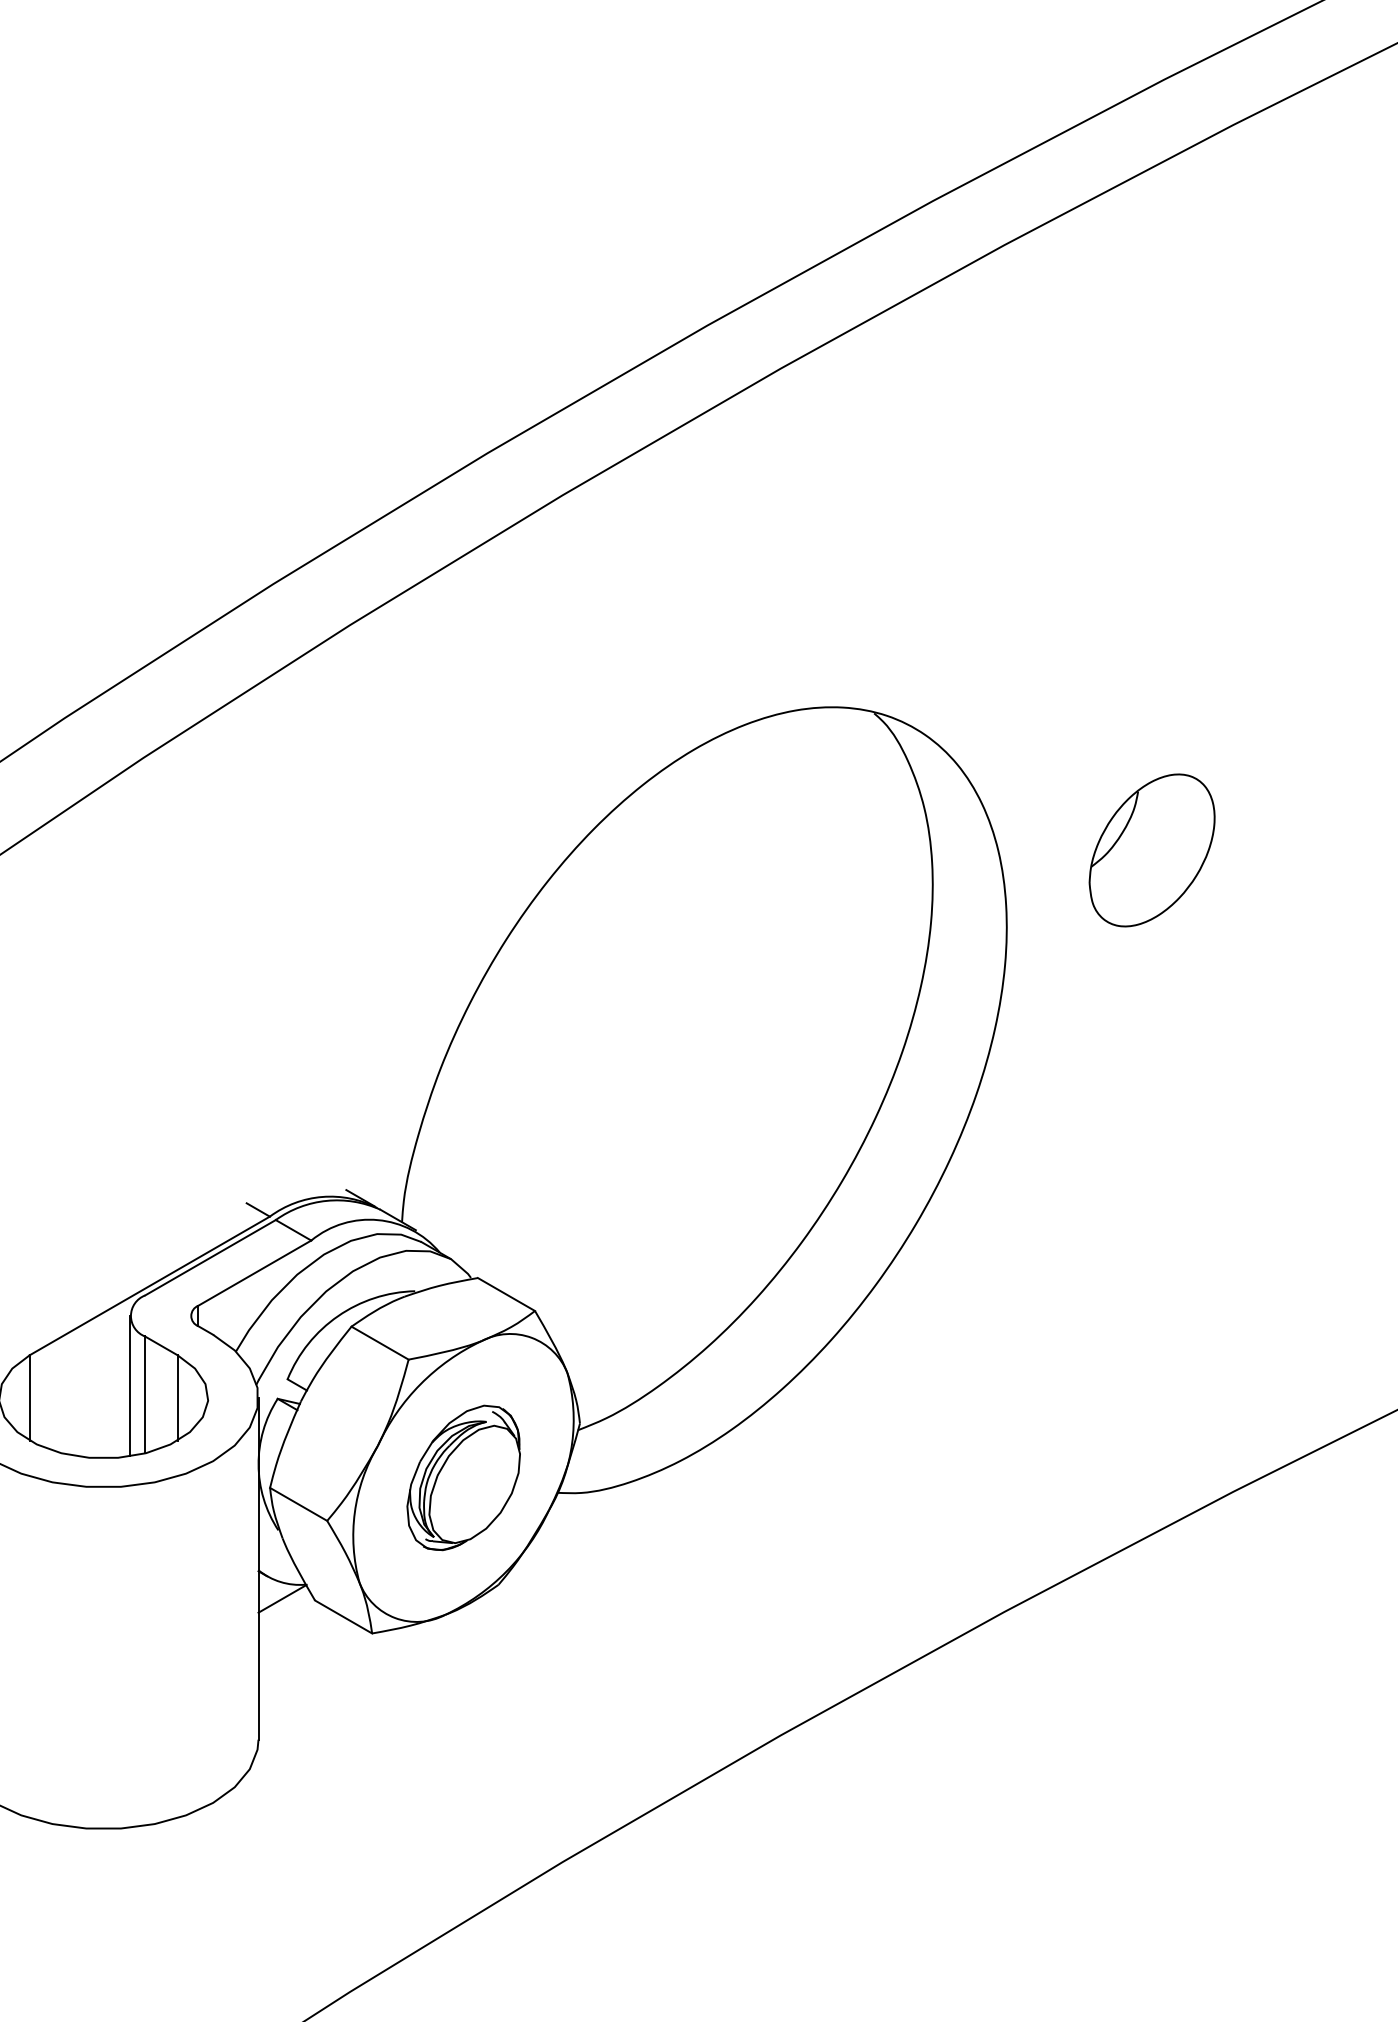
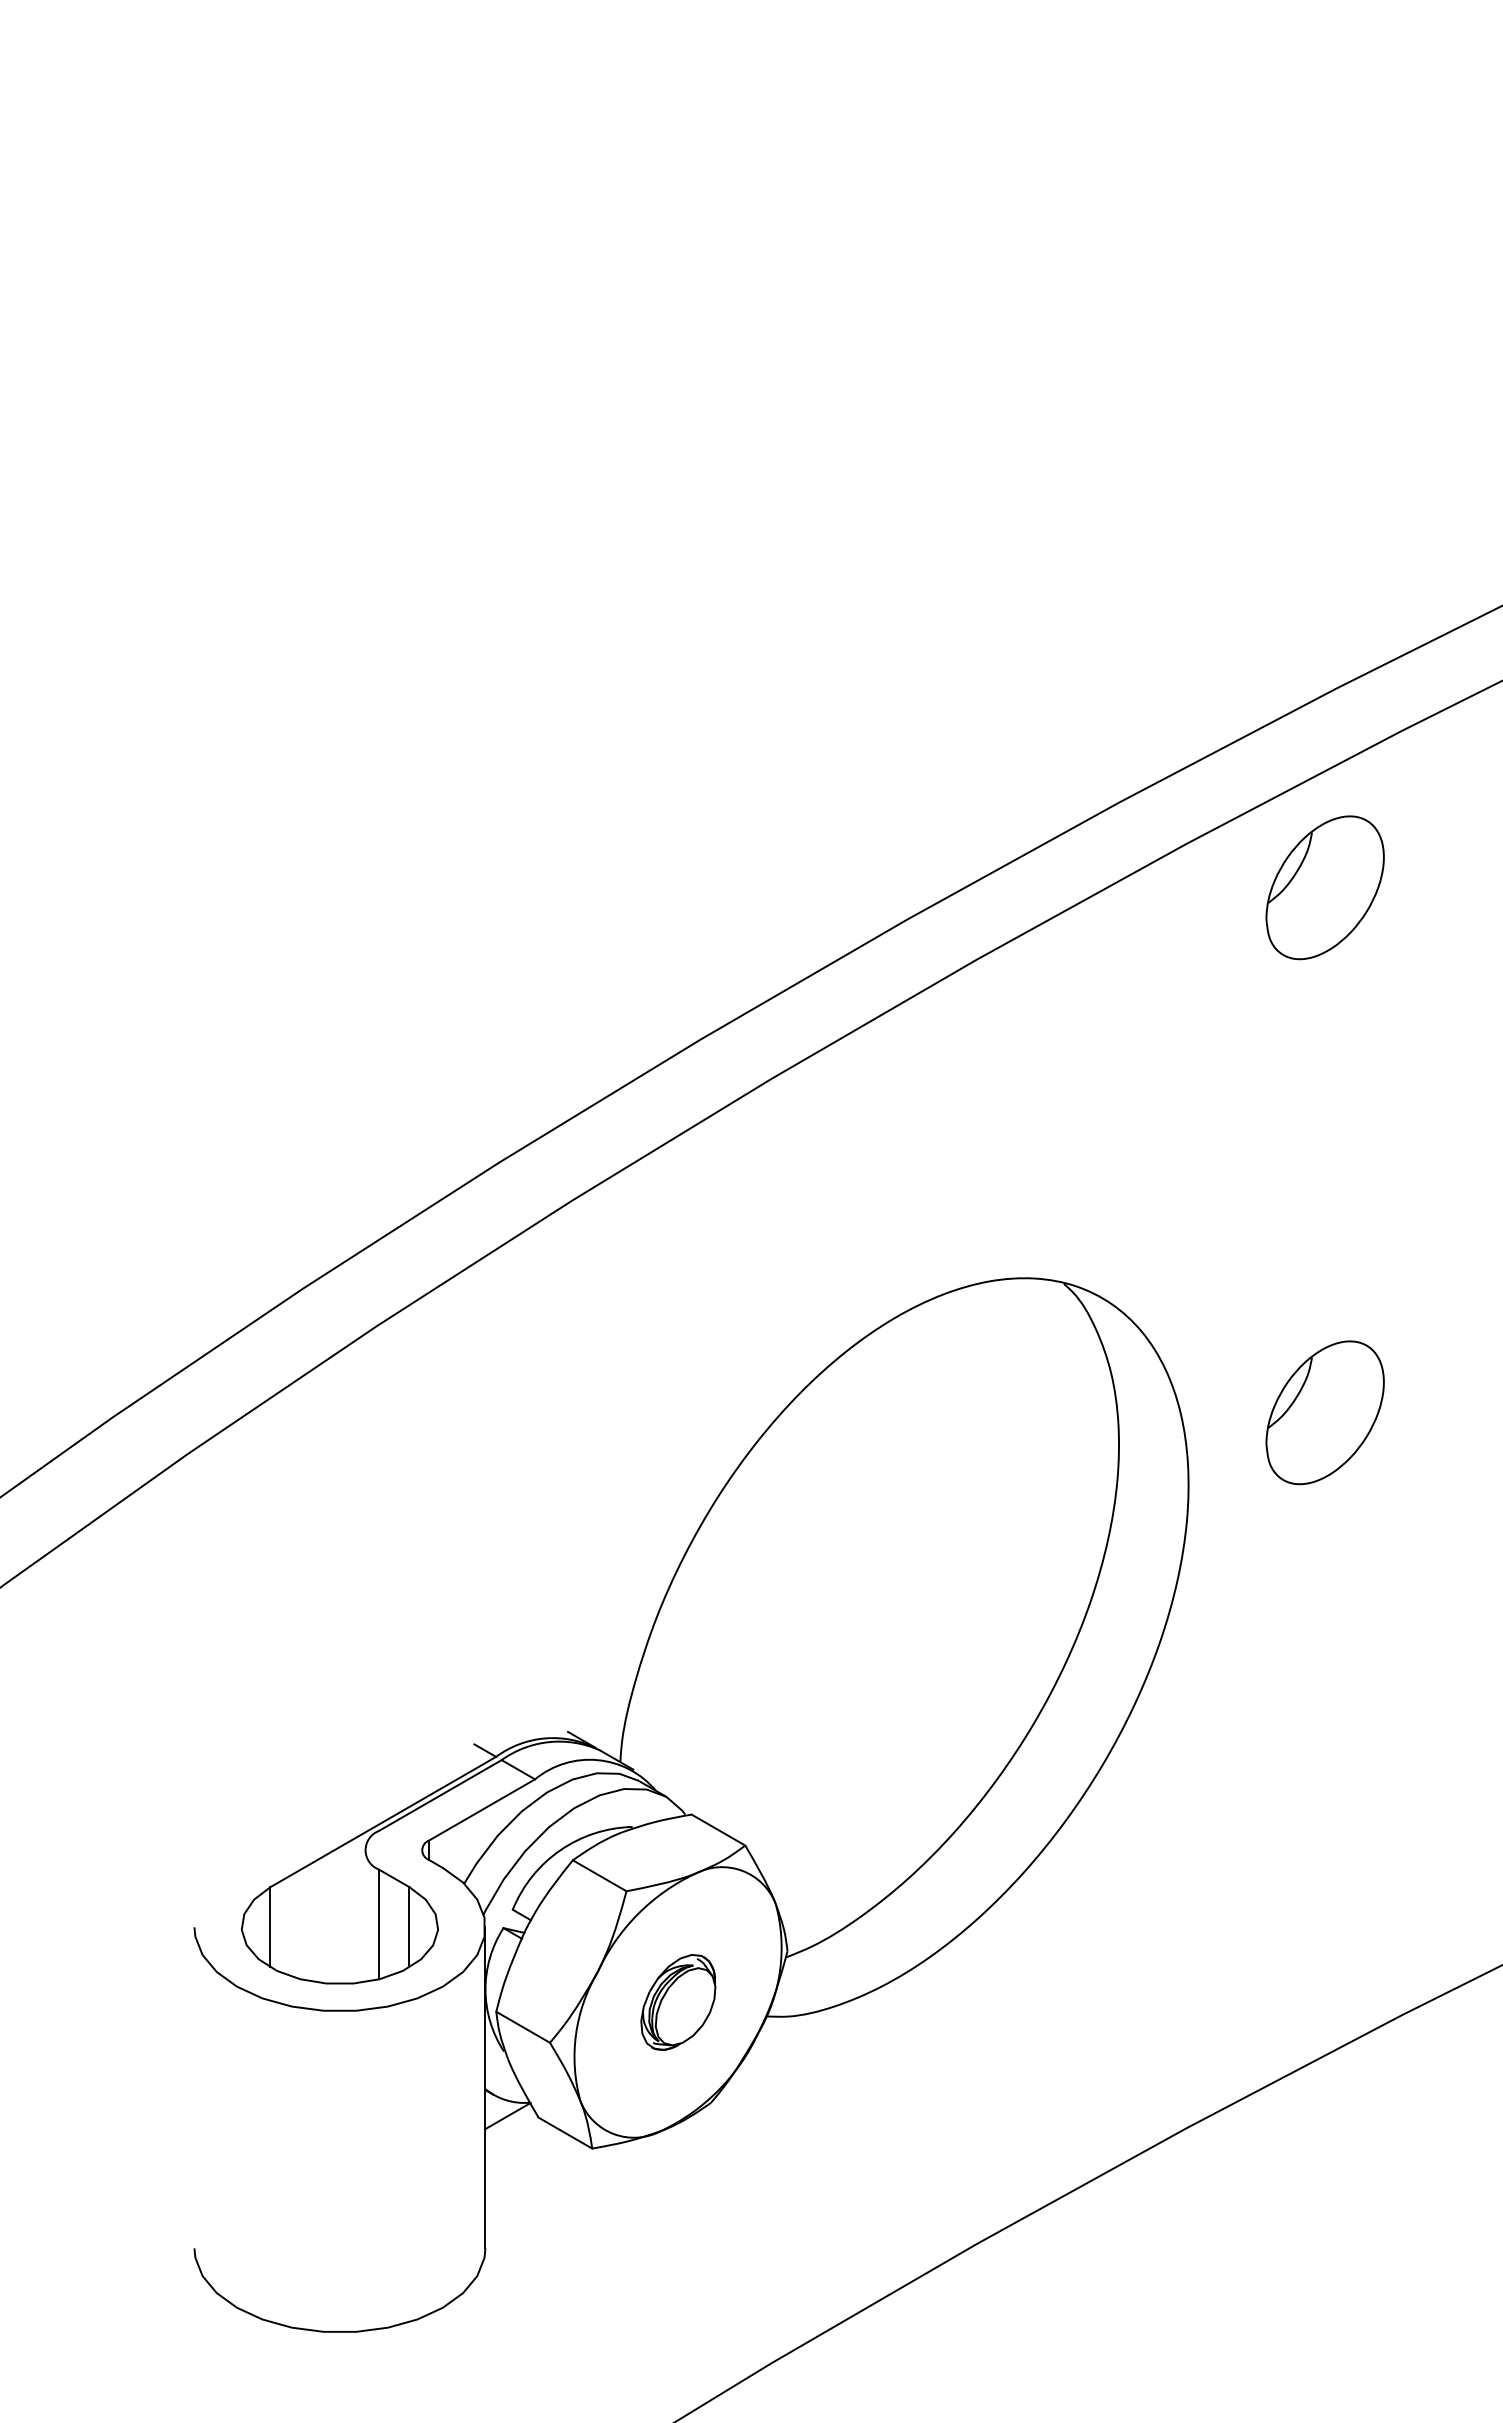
part: (1151, 291) -> (1324, 887), added
line: (130, 1386) -> (365, 1916), removed
part: (463, 1478) -> (678, 2002), size x0.7

